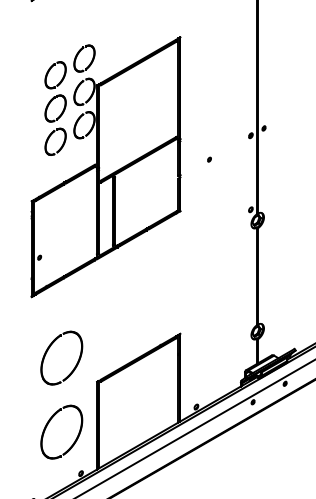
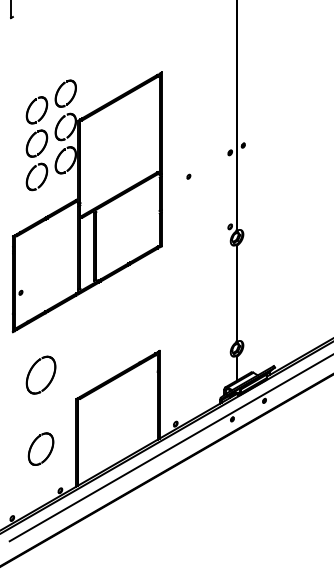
part: (105, 167) -> (86, 202), moved
part: (61, 357) -> (40, 374), size x0.7
part: (61, 431) -> (40, 448), size x0.6

